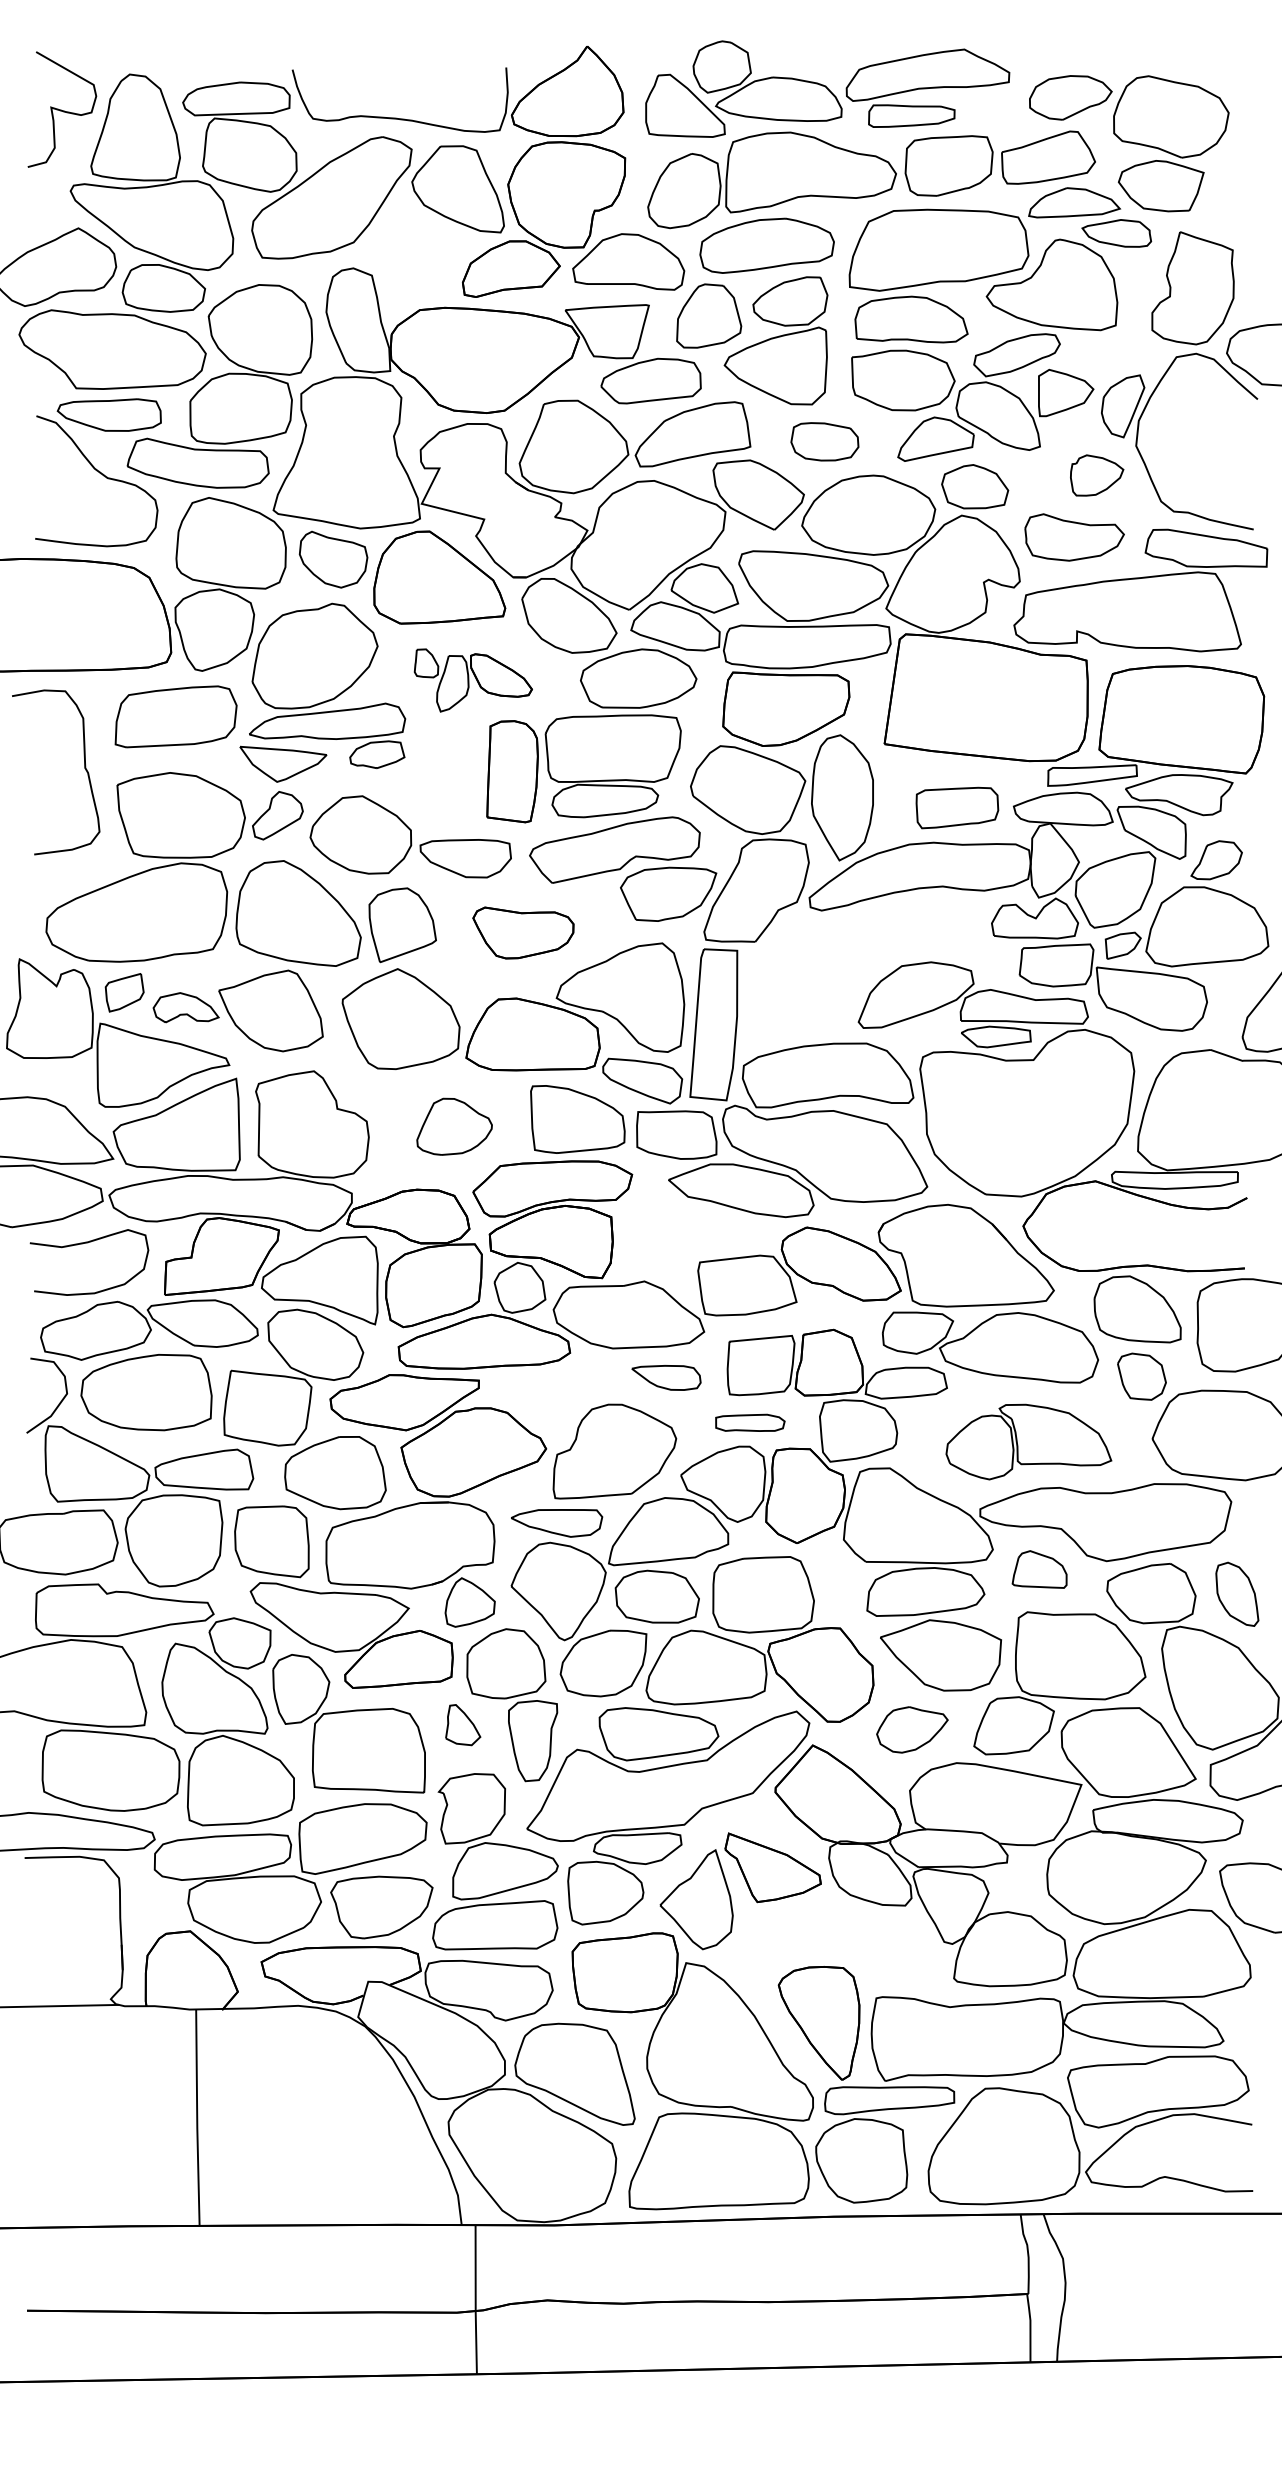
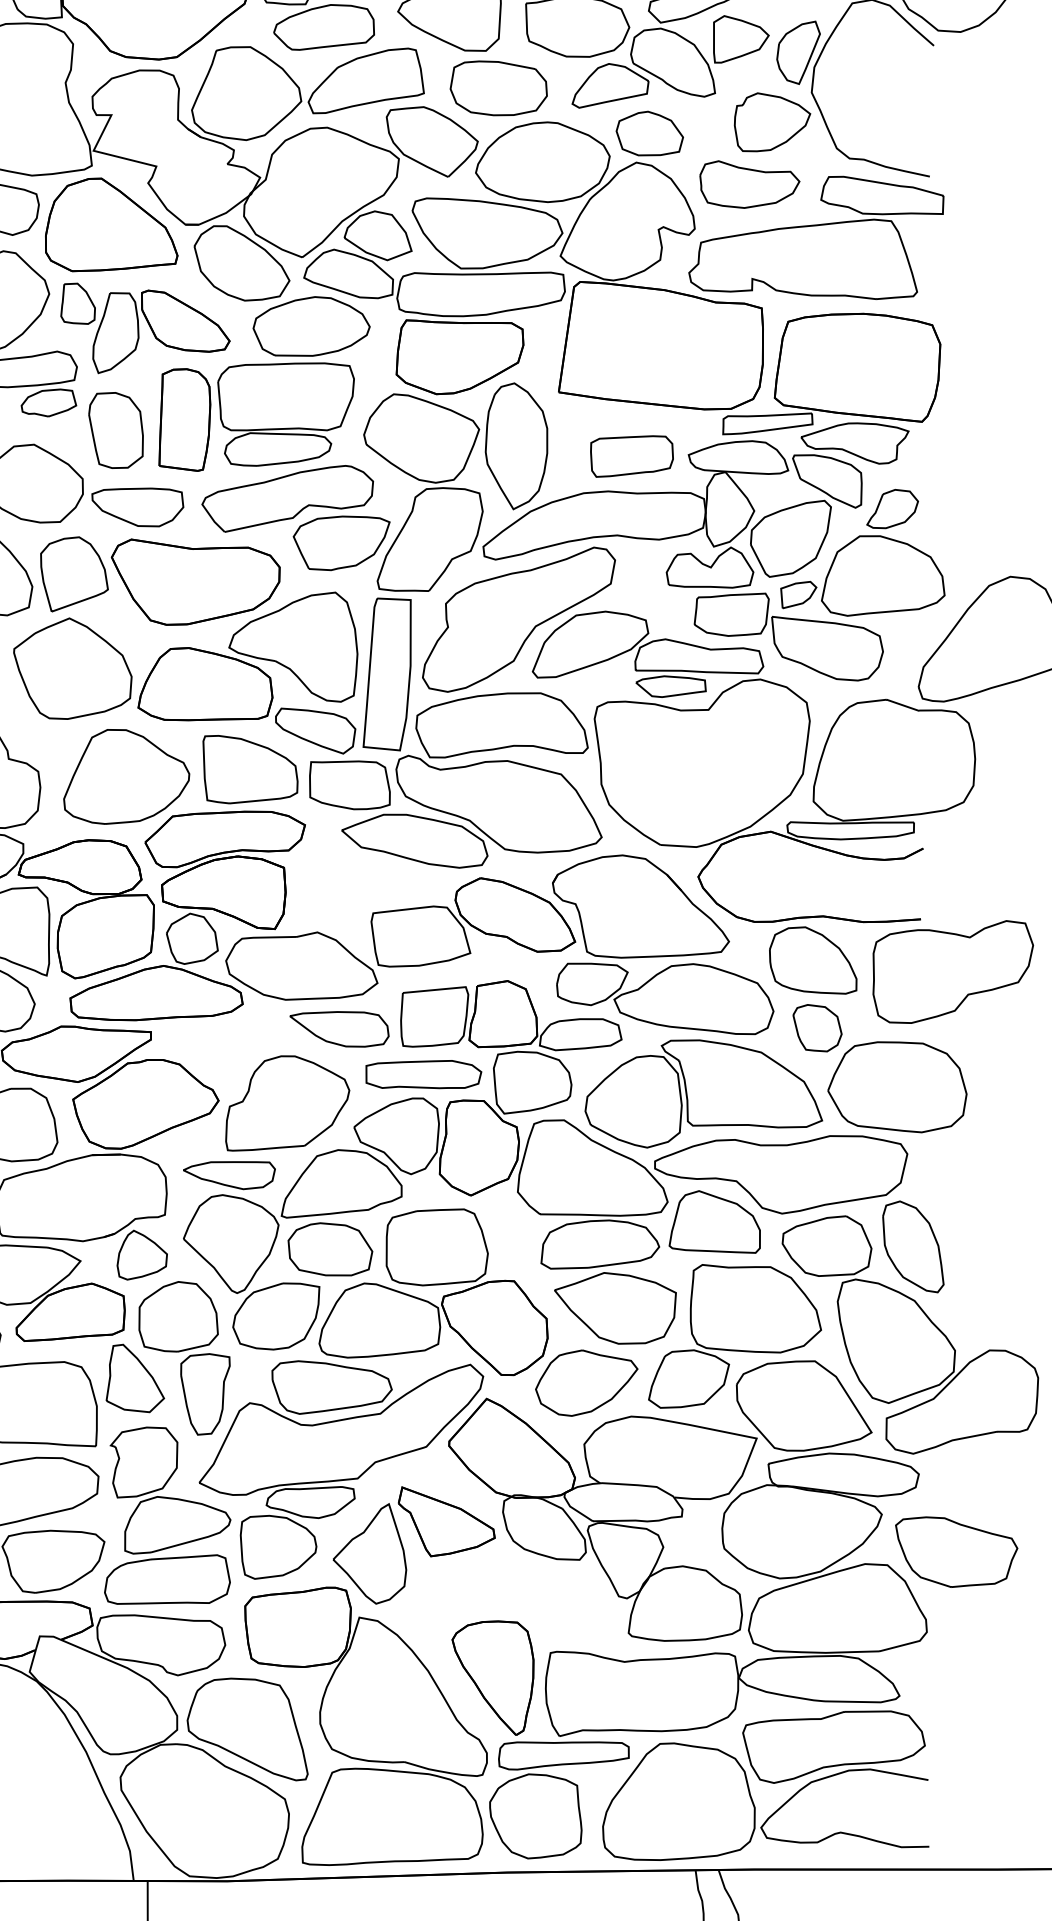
part: (824, 441) -> (498, 88), size x1.43
part: (1096, 475) -> (771, 122), size x1.43
part: (473, 680) -> (145, 328), size x1.43
part: (443, 781) -> (115, 429), added
part: (523, 932) -> (195, 581), size x1.67
part: (844, 969) -> (518, 618), added
part: (454, 1126) -> (126, 776), size x1.67
part: (666, 1377) -> (339, 1028), size x1.43
part: (750, 1422) -> (424, 1074), size x1.67
part: (1028, 1441) -> (703, 1093), size x1.43
part: (1039, 1569) -> (714, 1221), size x1.67
part: (1237, 1594) -> (913, 1247), size x1.43
part: (462, 1724) -> (134, 1377), size x1.67
part: (912, 1729) -> (586, 1382), size x1.43

